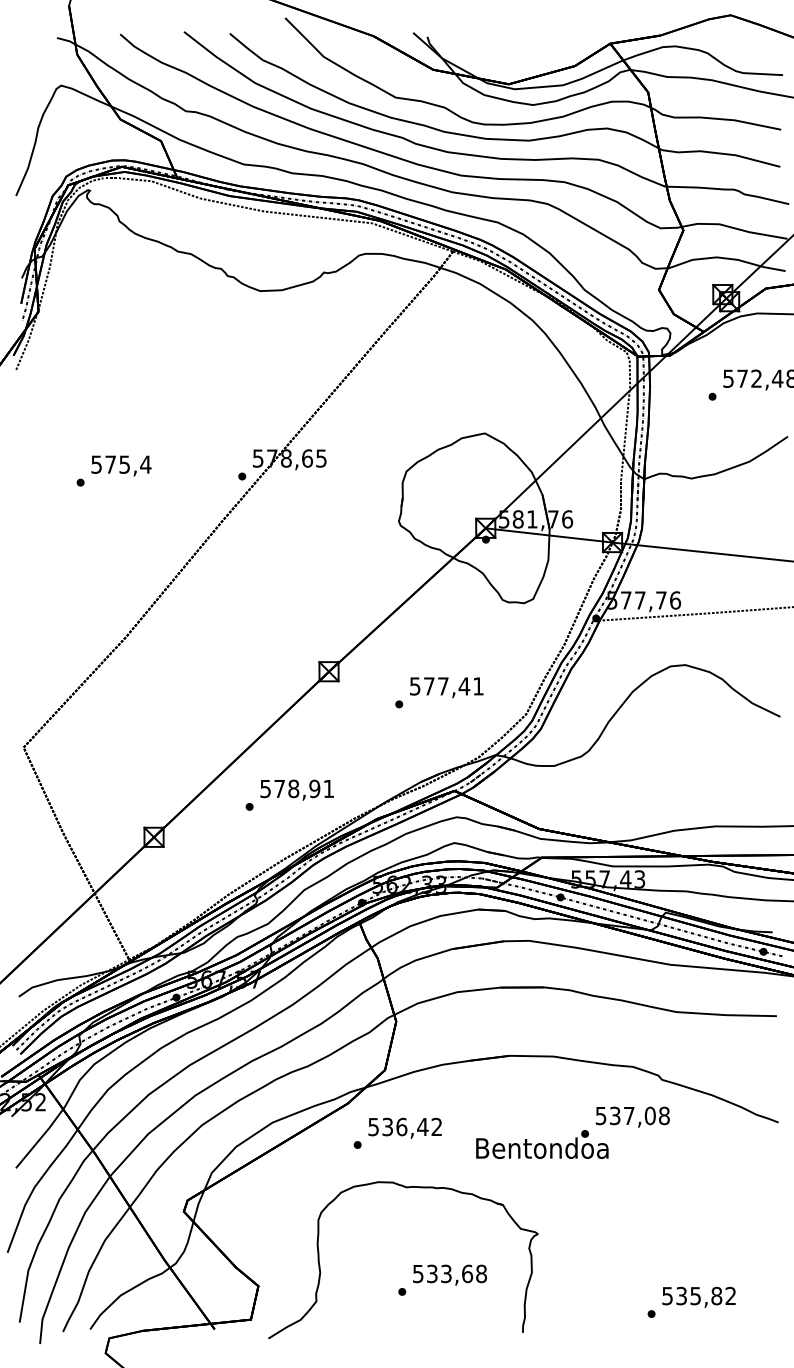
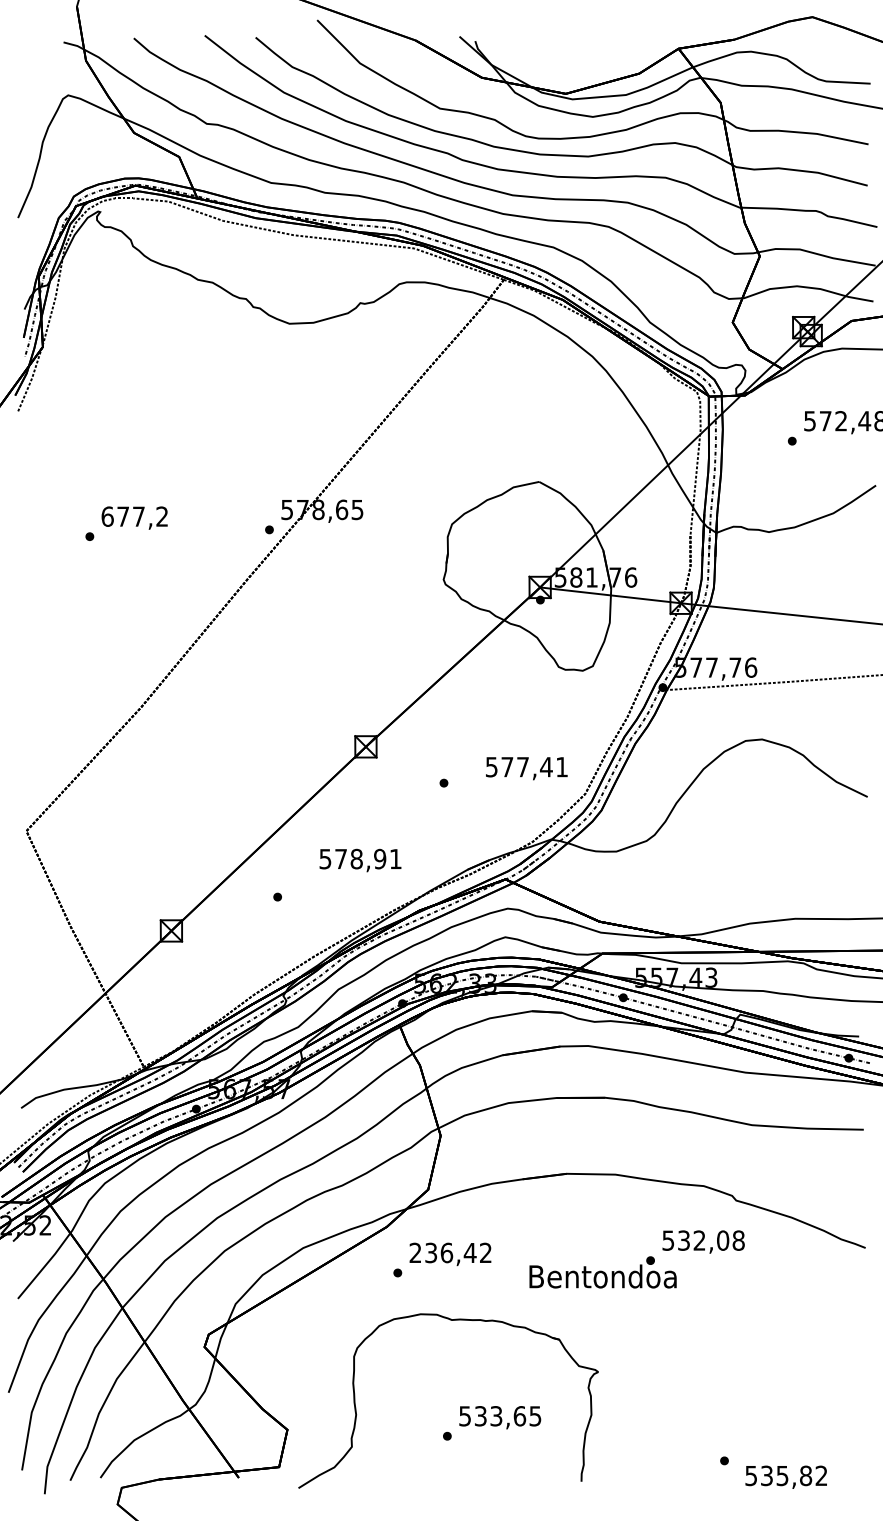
text: (120, 464) -> (134, 516), 575,4 -> 677,2
text: (446, 687) -> (526, 768), moved
text: (297, 790) -> (360, 860), moved
text: (629, 1115) -> (699, 1240), 537,08 -> 532,08
text: (373, 1126) -> (415, 1252), 536,42 -> 236,42
text: (481, 1274) -> (535, 1416), 533,68 -> 533,65
text: (698, 1296) -> (785, 1476), moved

